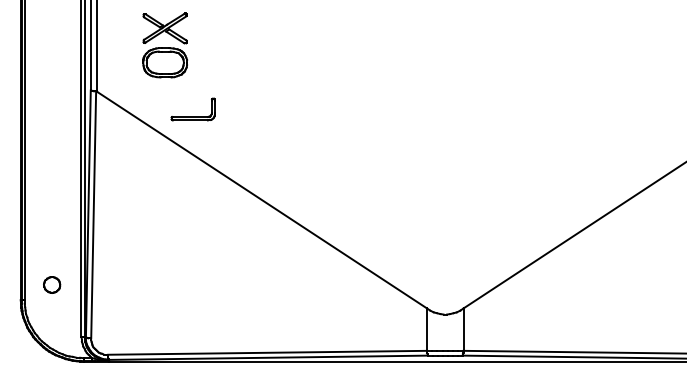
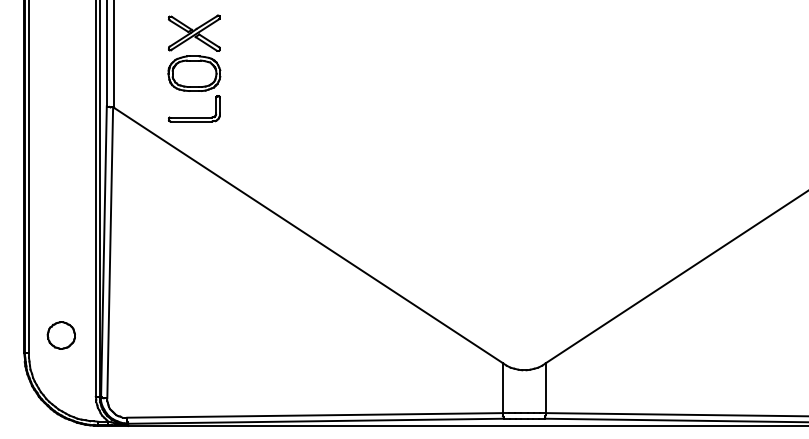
part: (193, 116) -> (194, 117), moved
part: (51, 284) -> (60, 335), size x1.43

